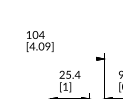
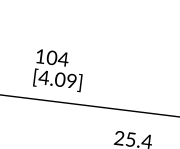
text: (39, 41) -> (57, 70), moved

